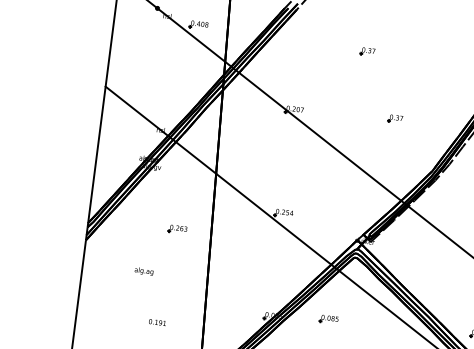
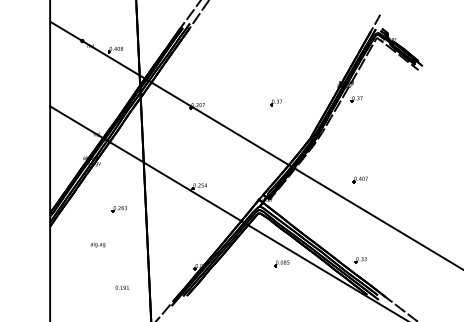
part: (366, 51) -> (247, 53), removed
part: (328, 319) -> (281, 263), moved
text: (156, 322) -> (121, 287), moved

